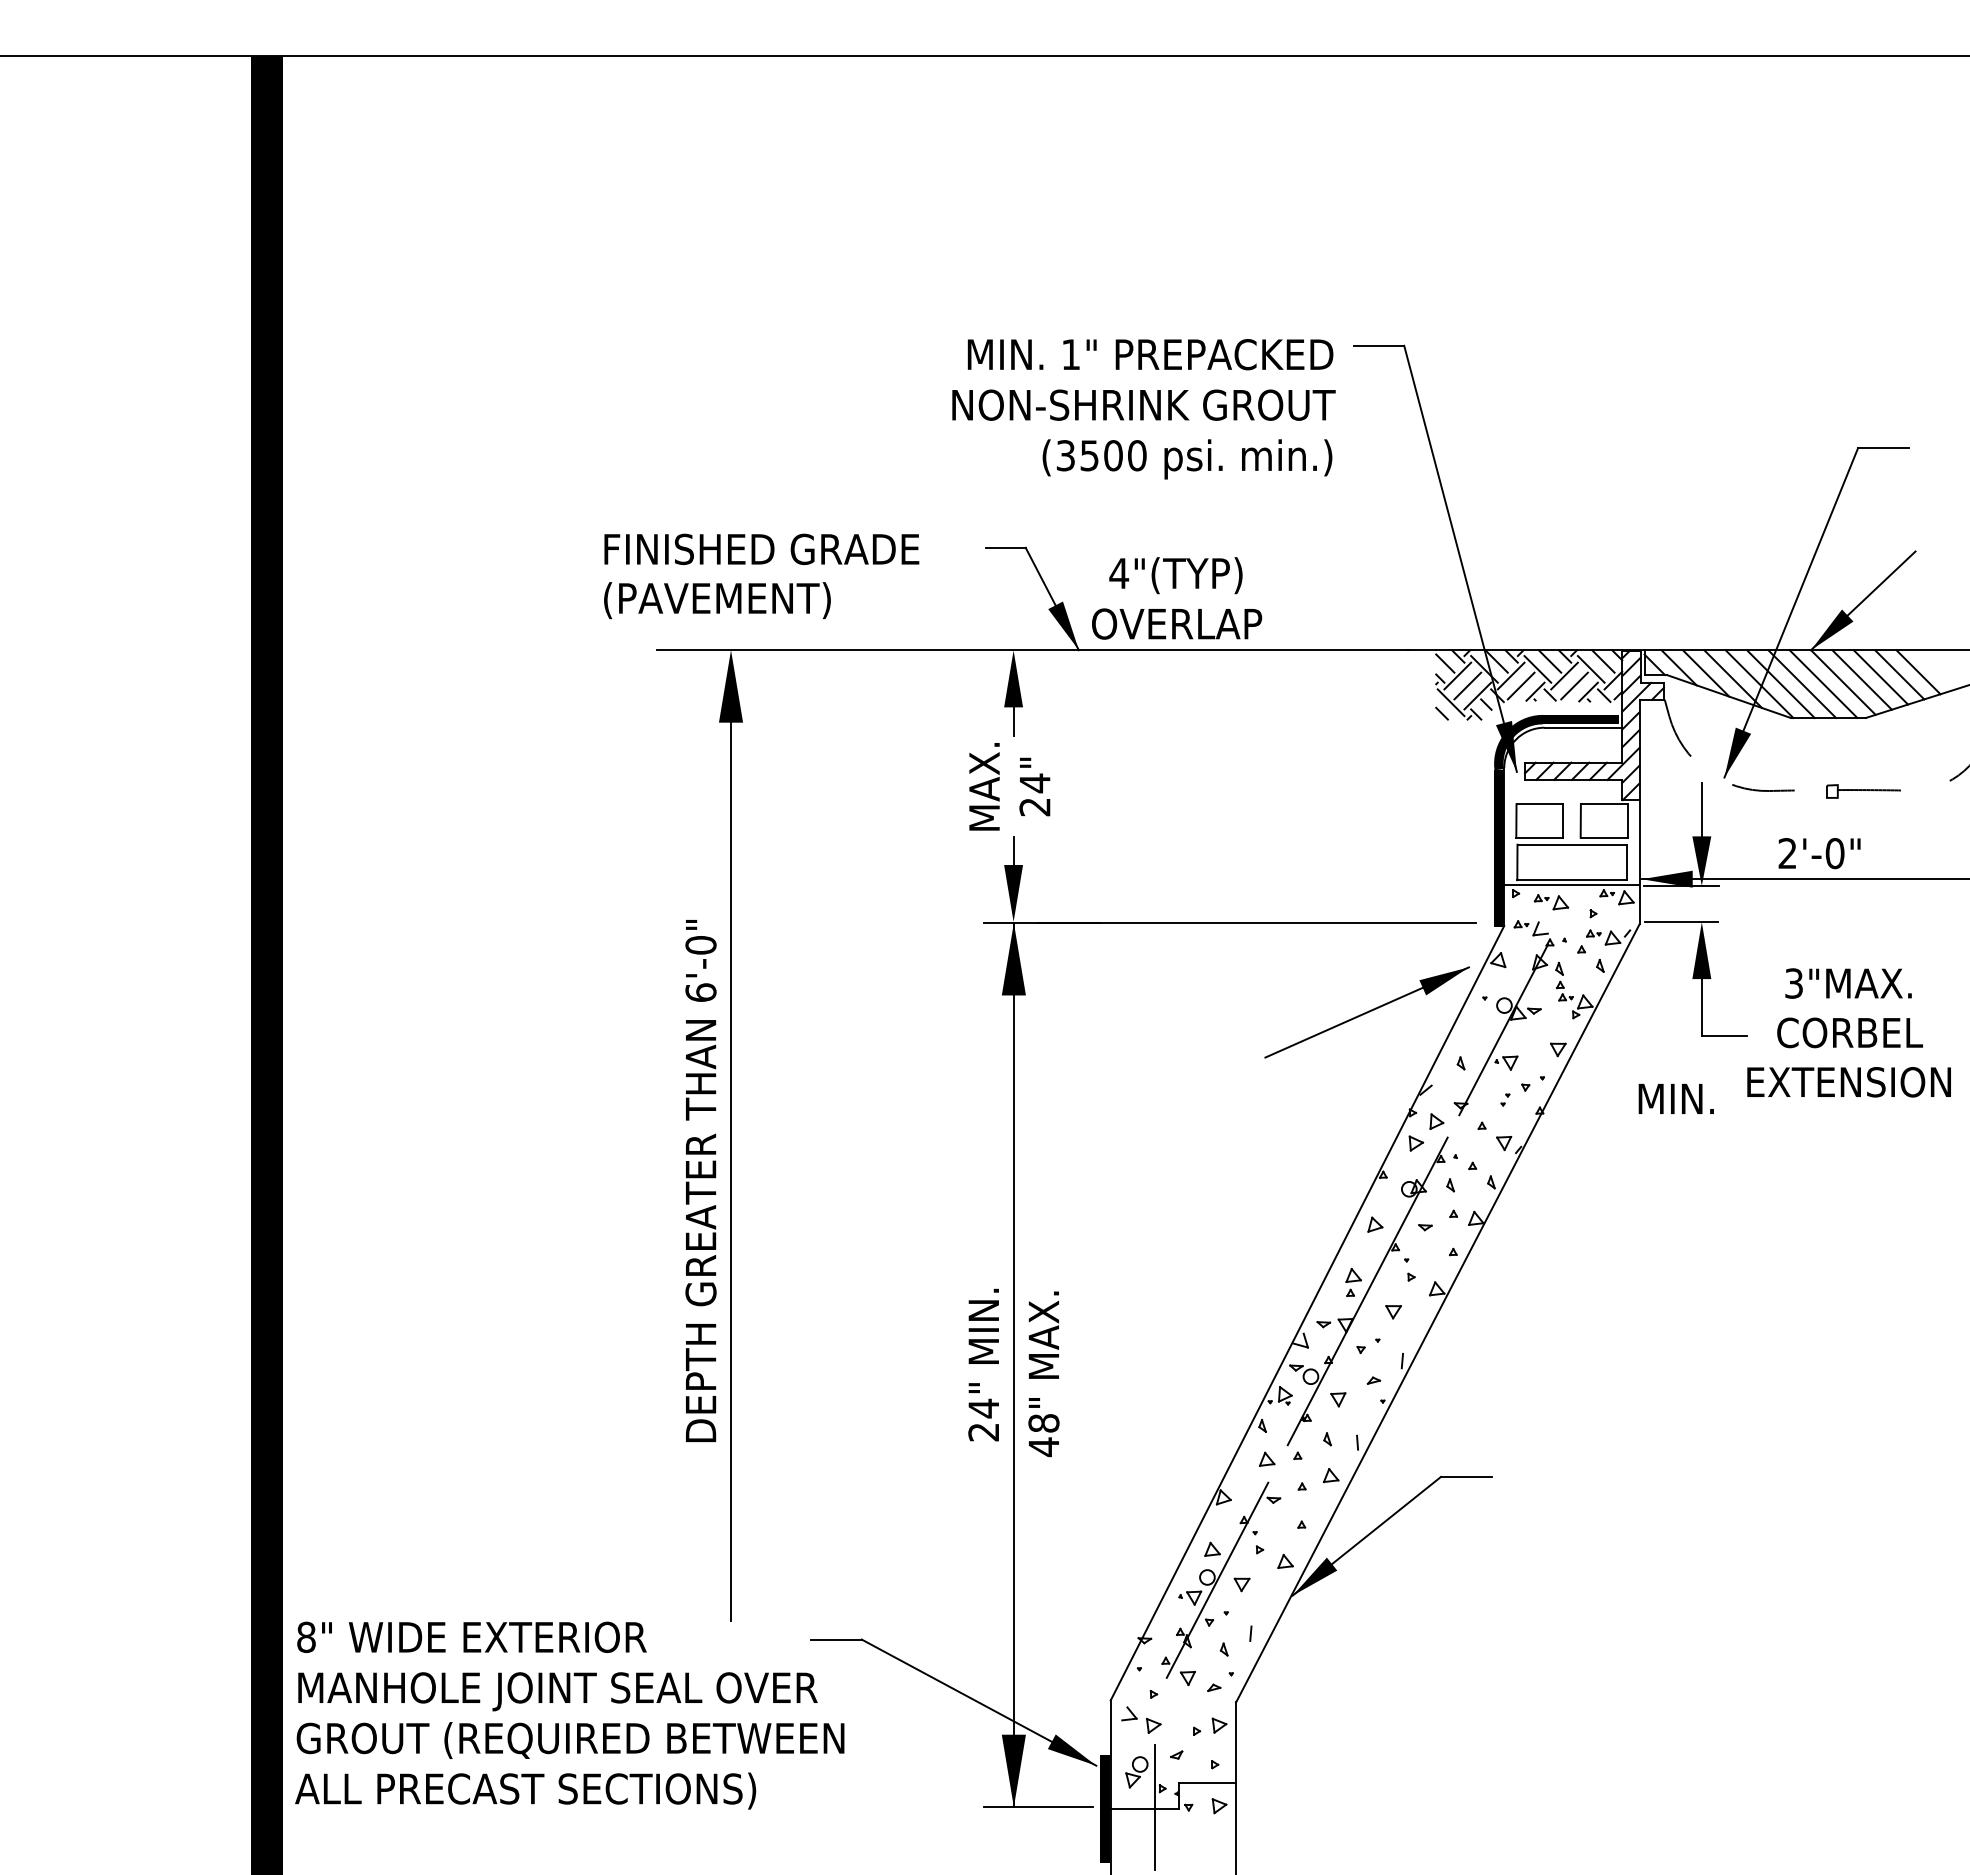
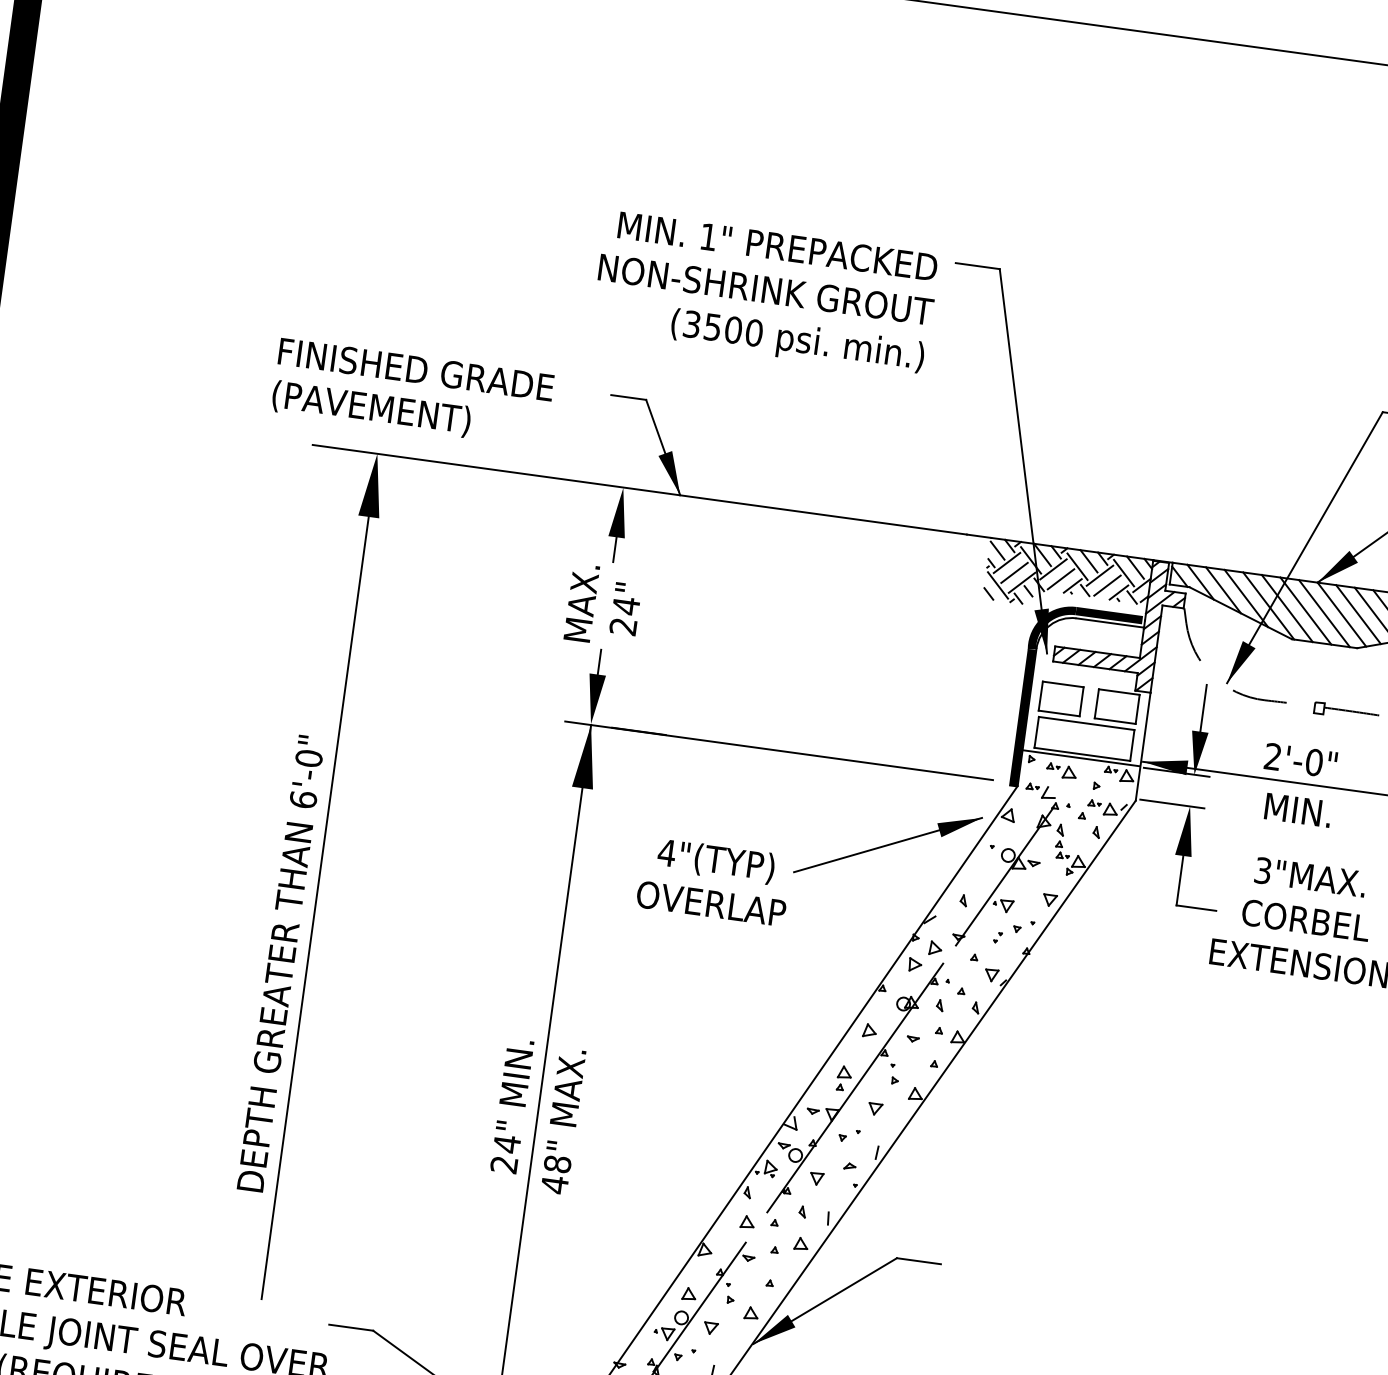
text: (1177, 598) -> (714, 881), moved
text: (1675, 1098) -> (1297, 809), moved
text: (700, 1180) -> (280, 963), moved

